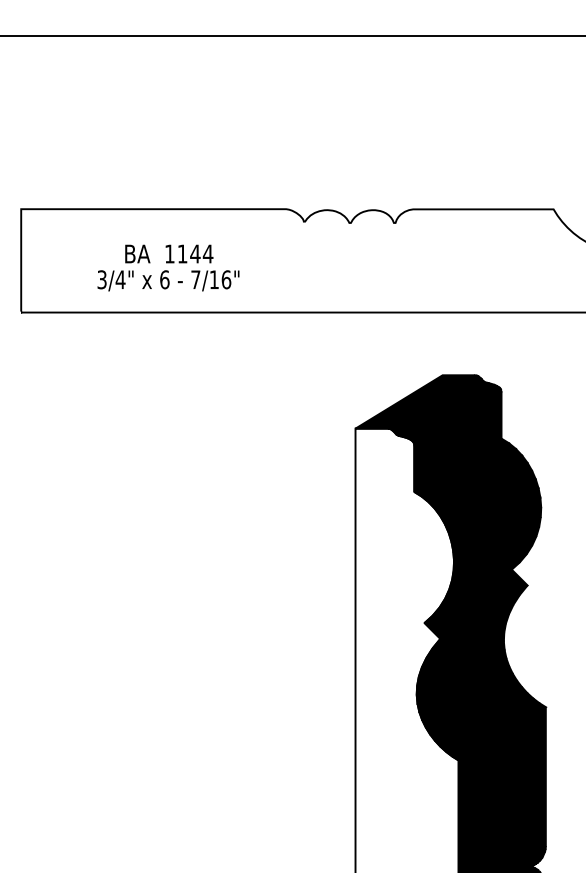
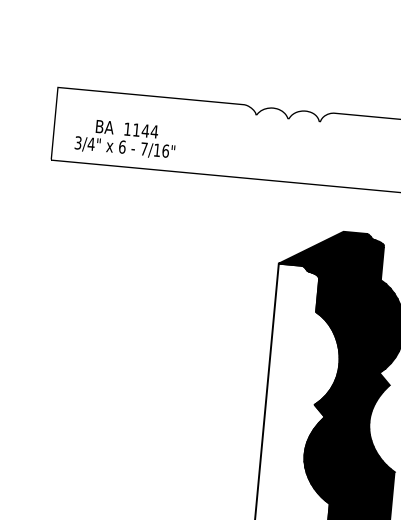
text: (168, 267) -> (125, 138), moved

